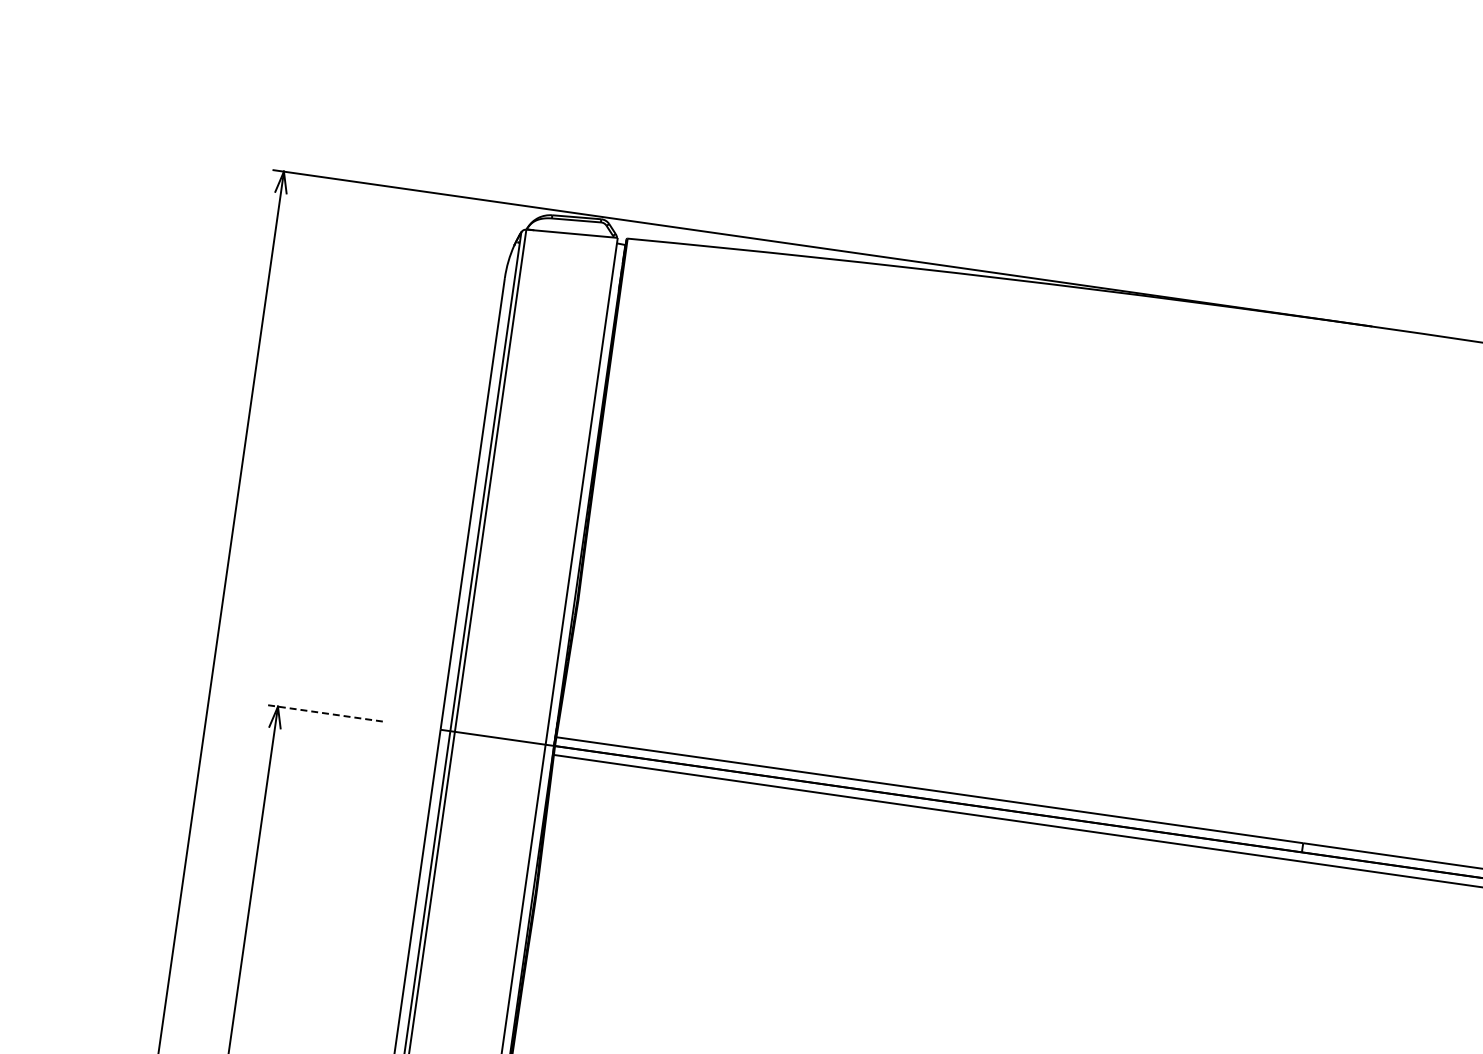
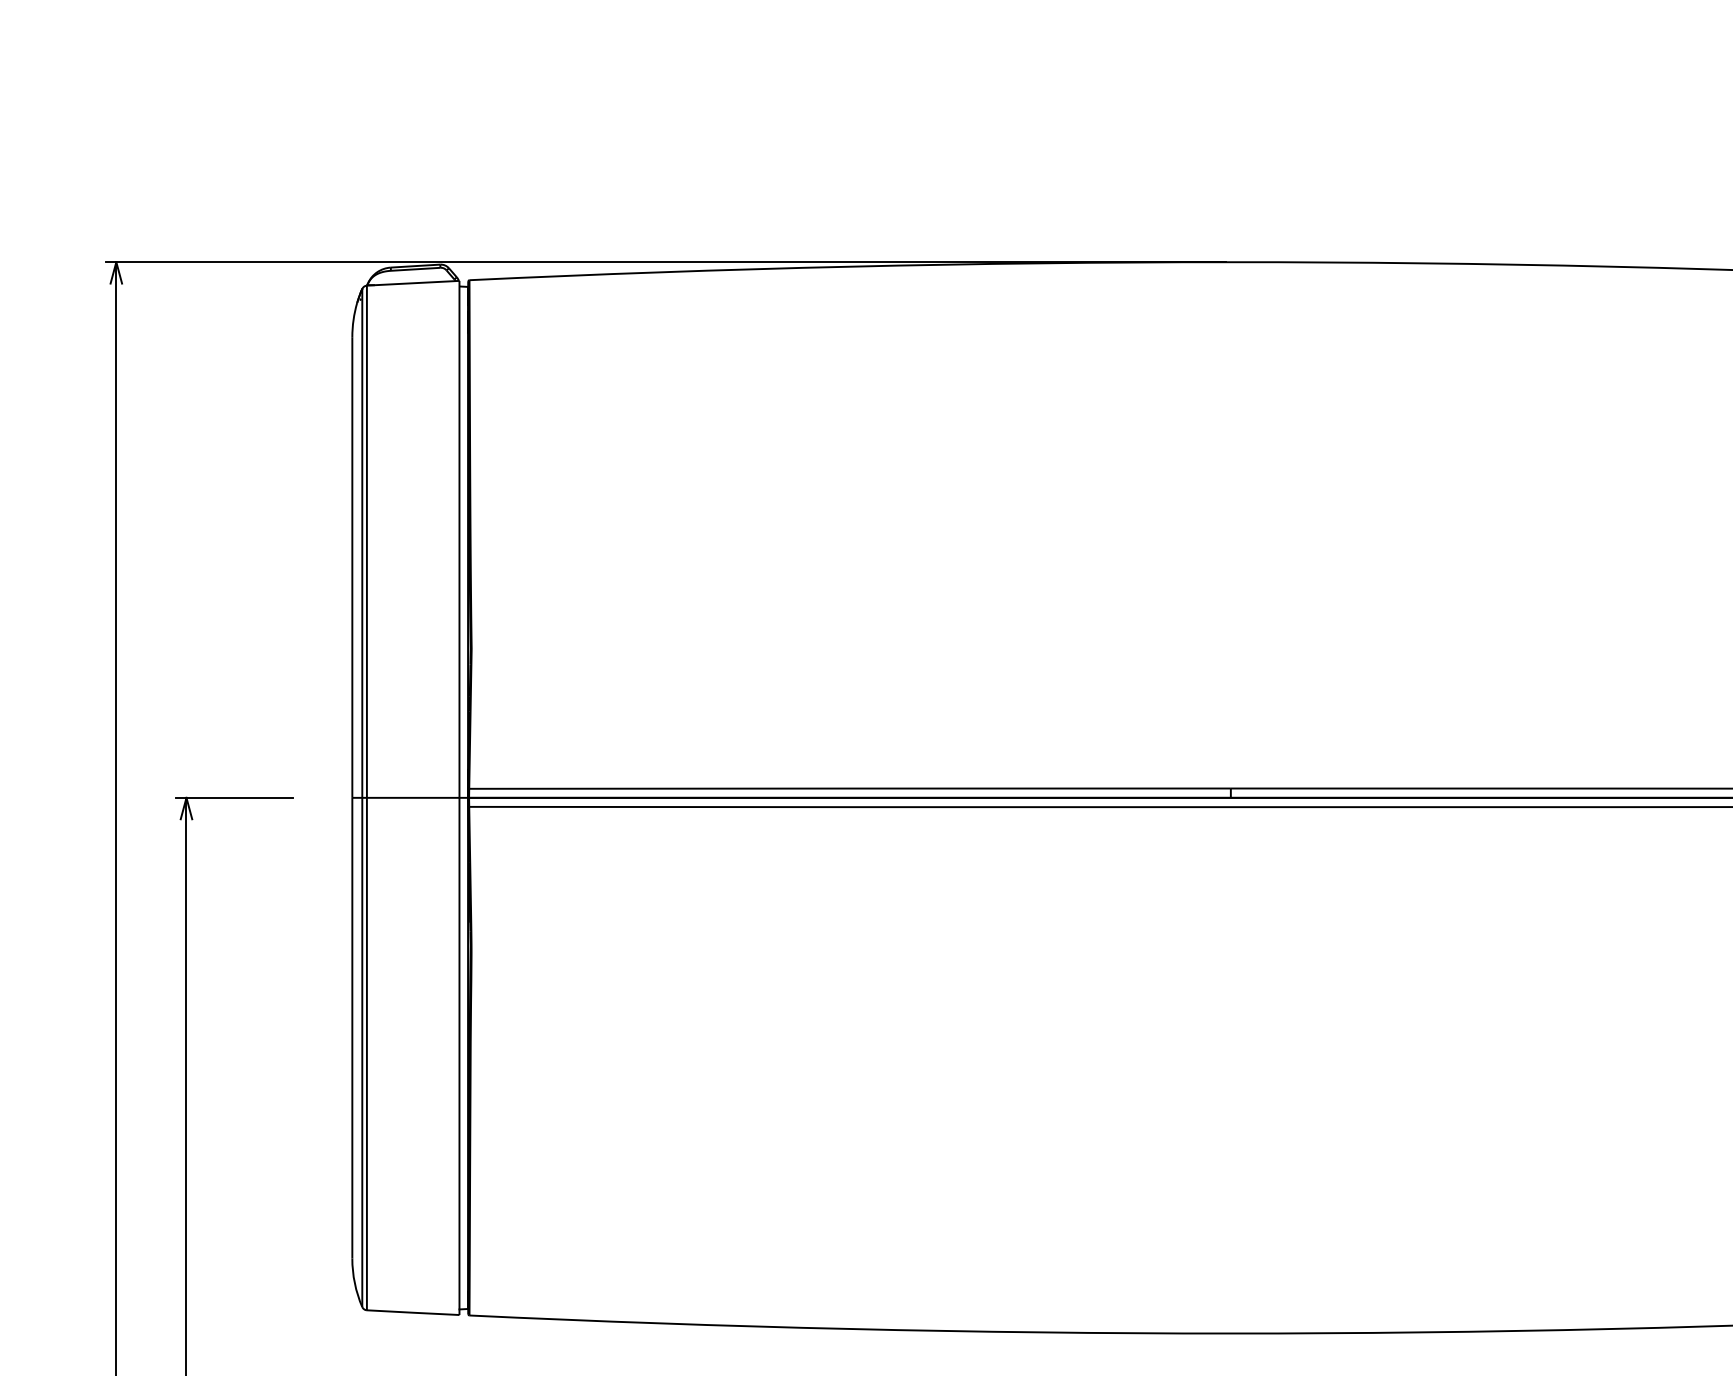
line: (325, 712) -> (234, 797), dashed -> solid

